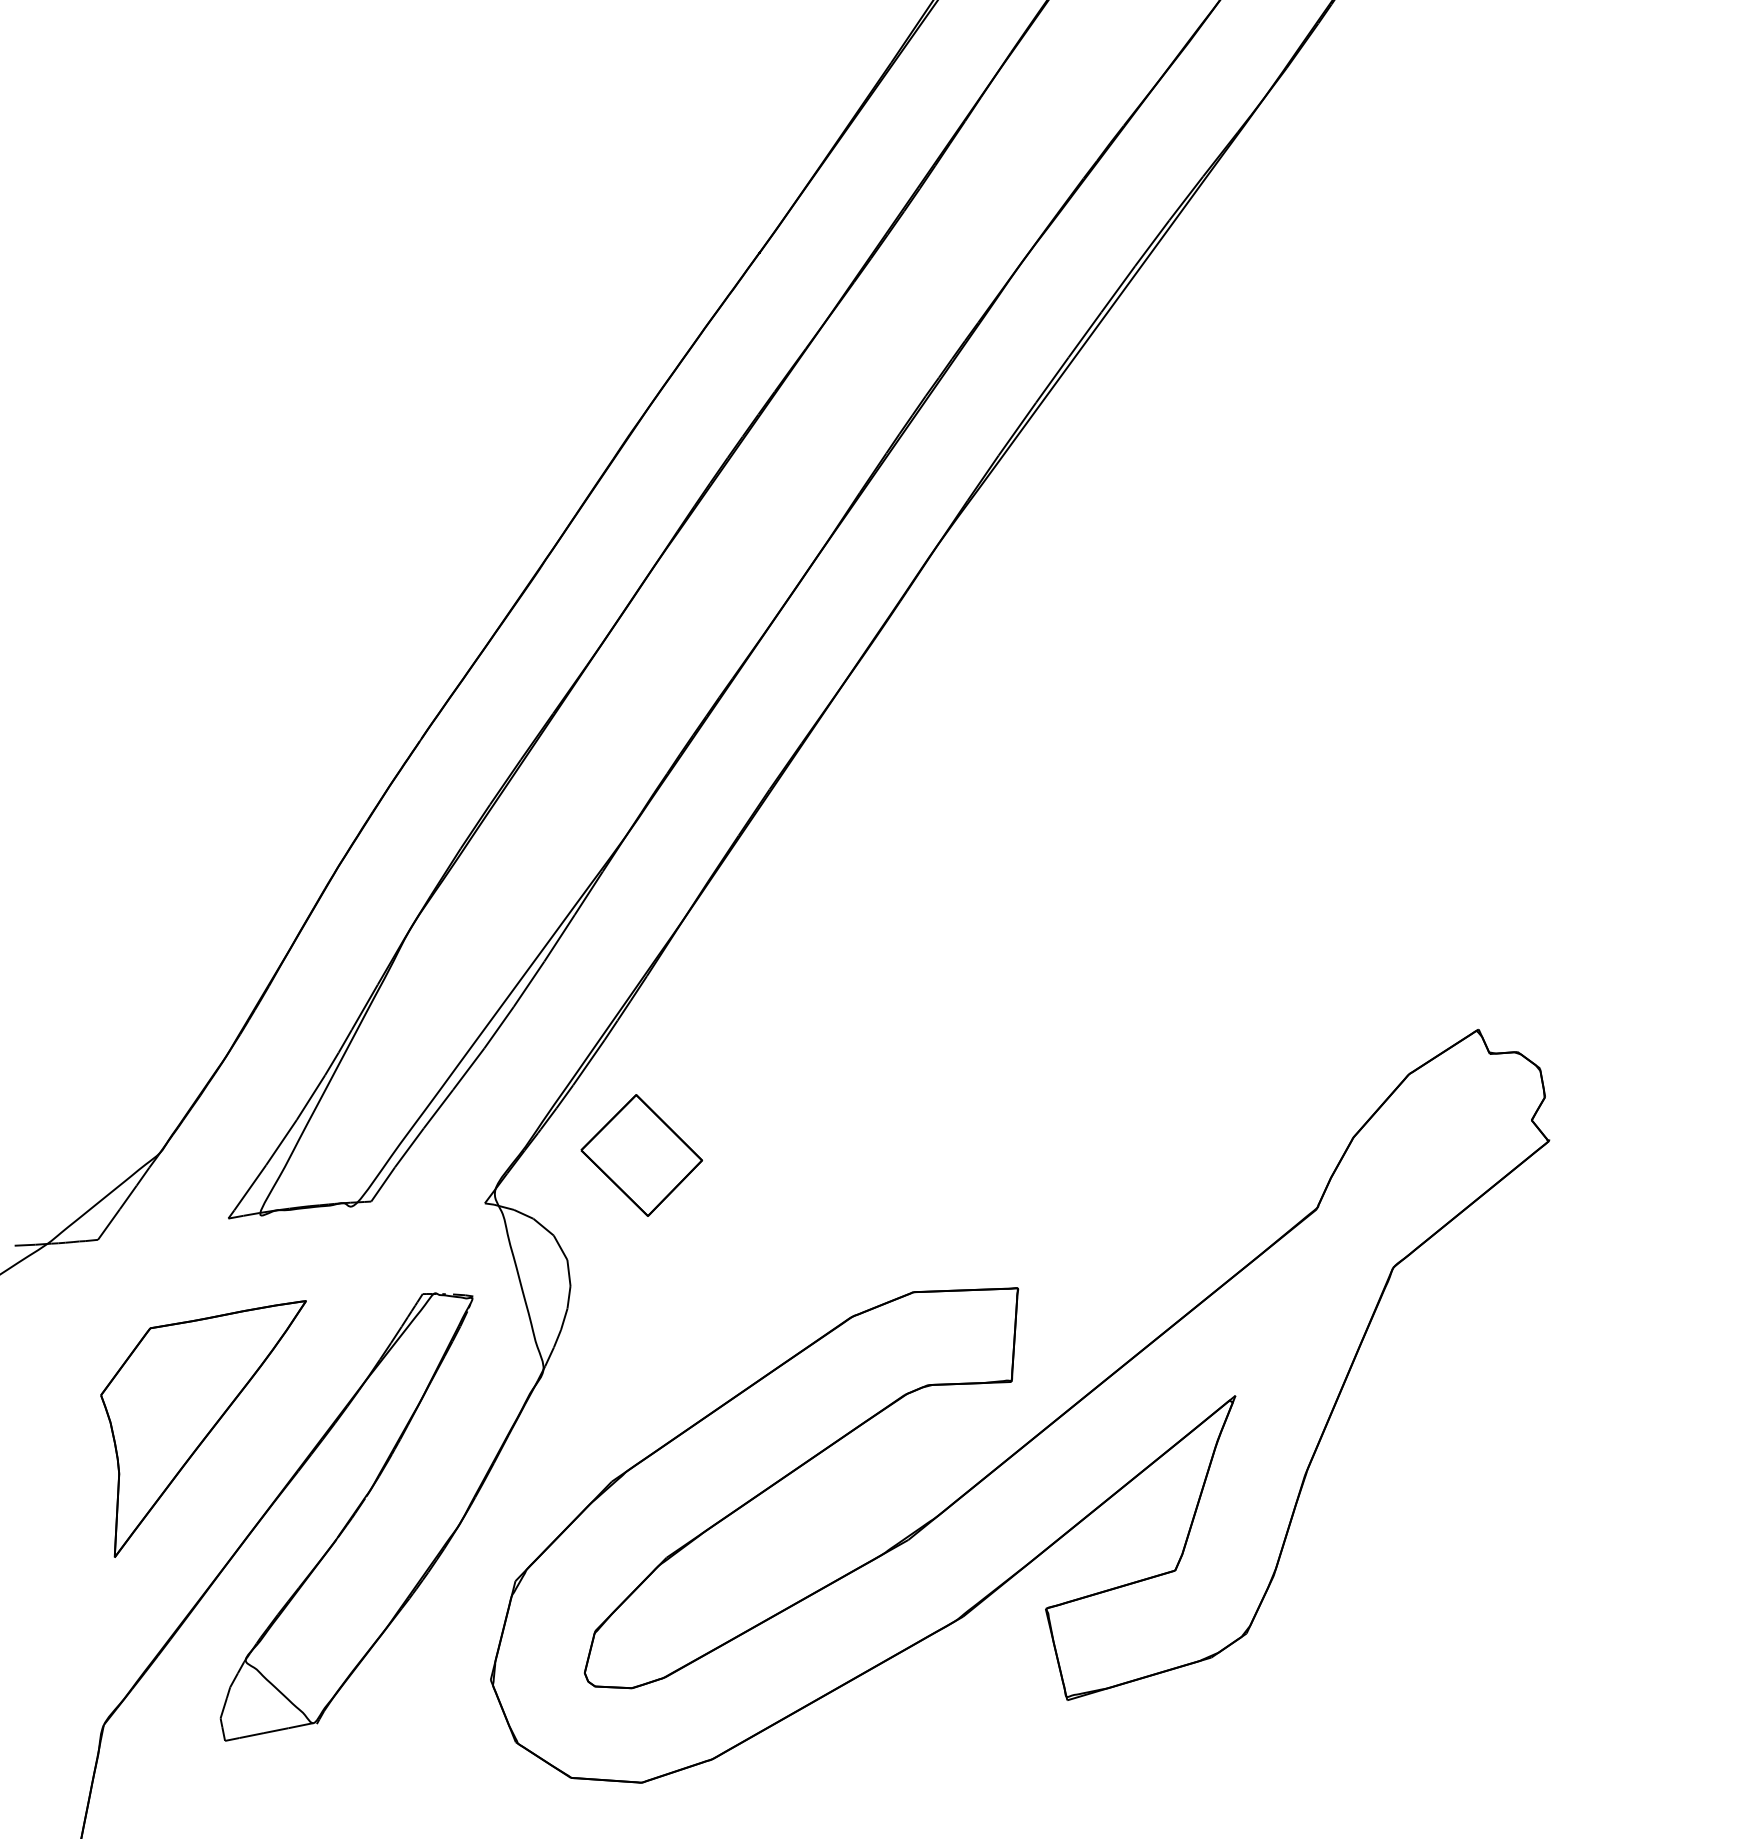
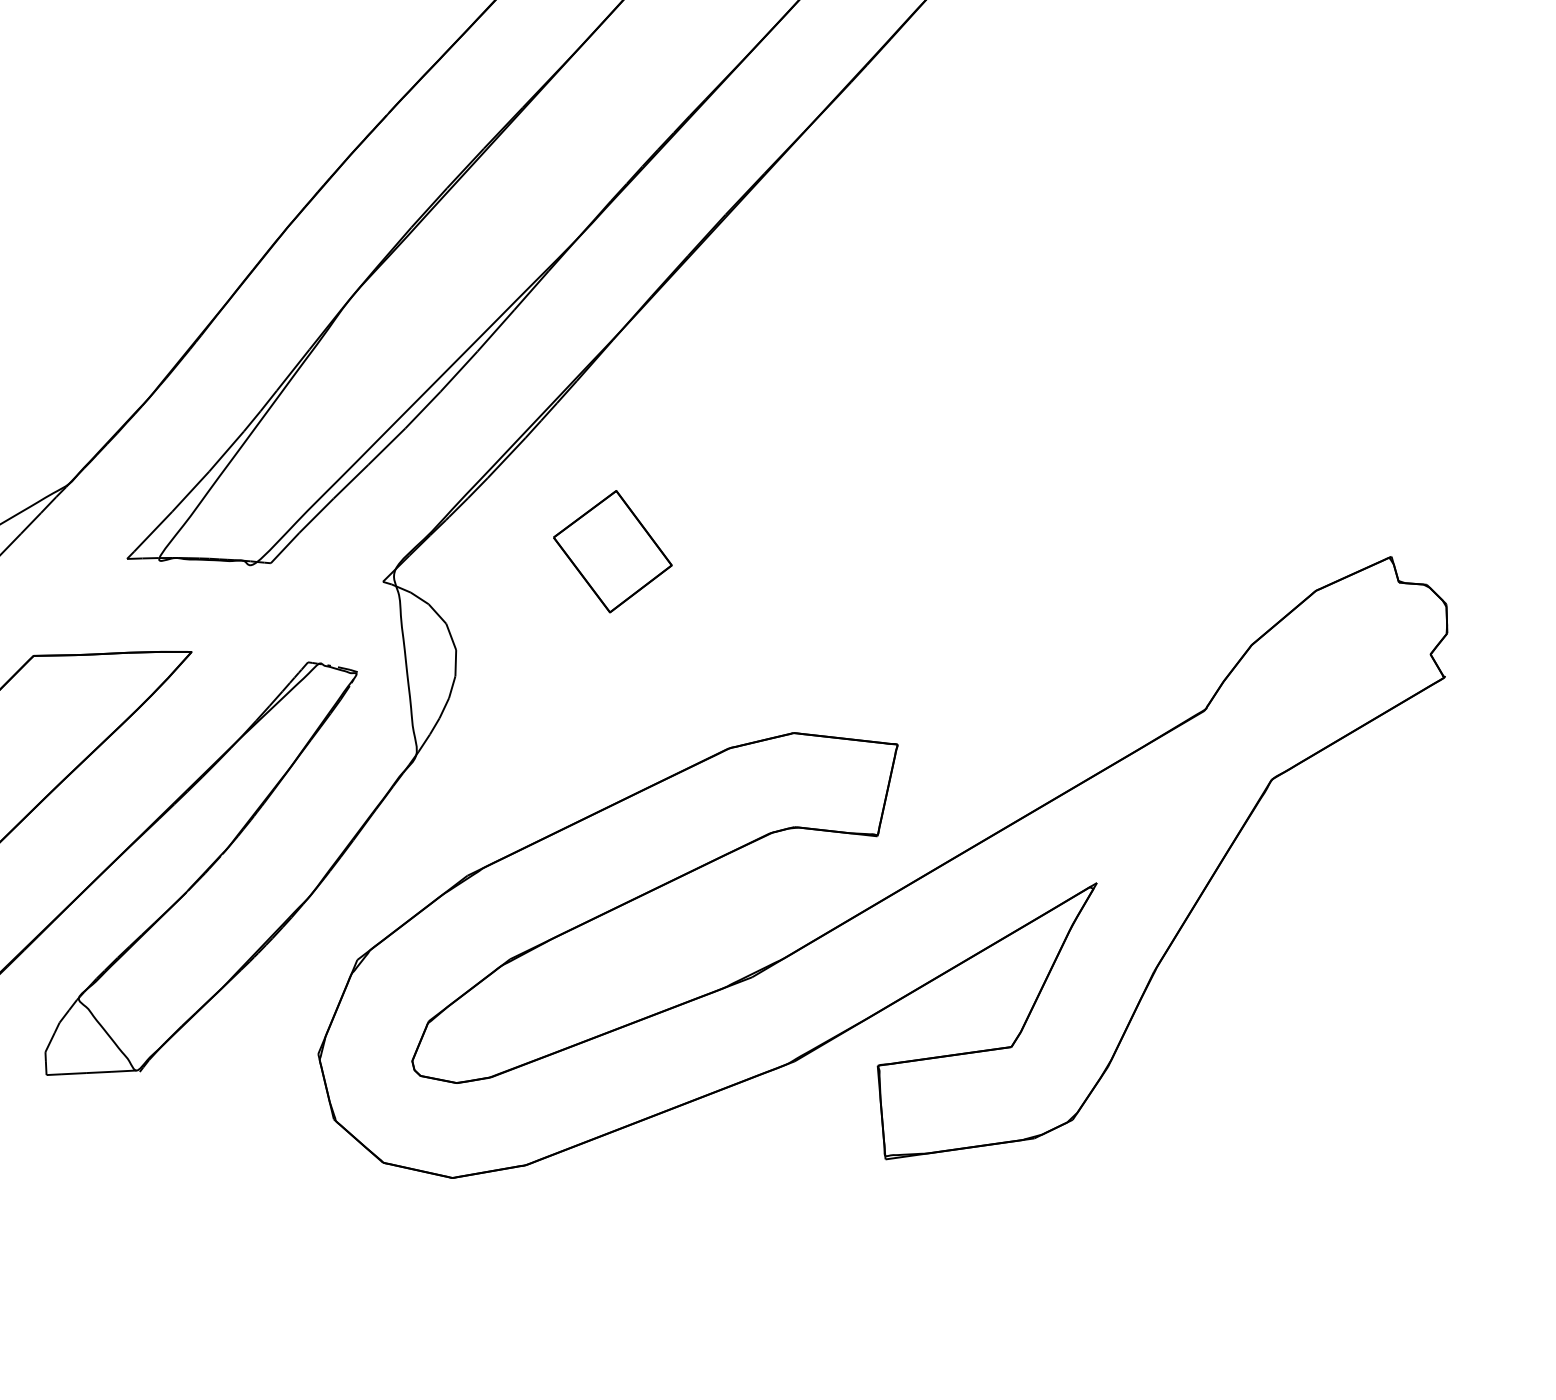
part: (641, 1155) -> (612, 551), moved

